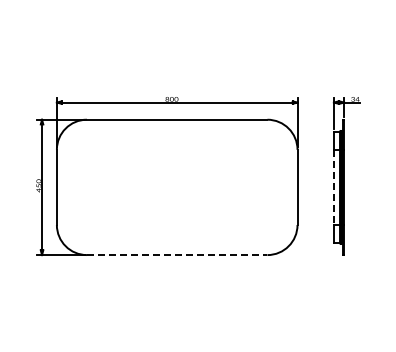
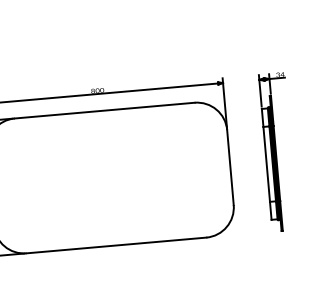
line: (333, 187) -> (266, 164), dashed -> solid
line: (177, 255) -> (116, 245), dashed -> solid

